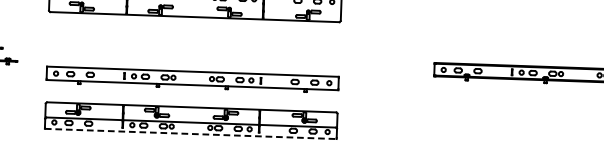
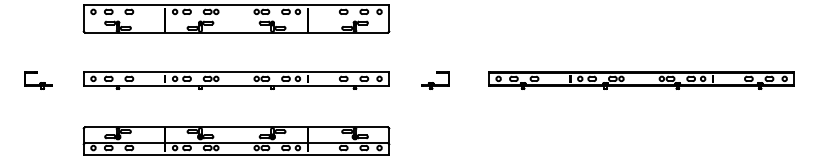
part: (383, 69) -> (435, 80), added
part: (192, 79) -> (236, 80), moved
line: (190, 134) -> (236, 155), dashed -> solid

